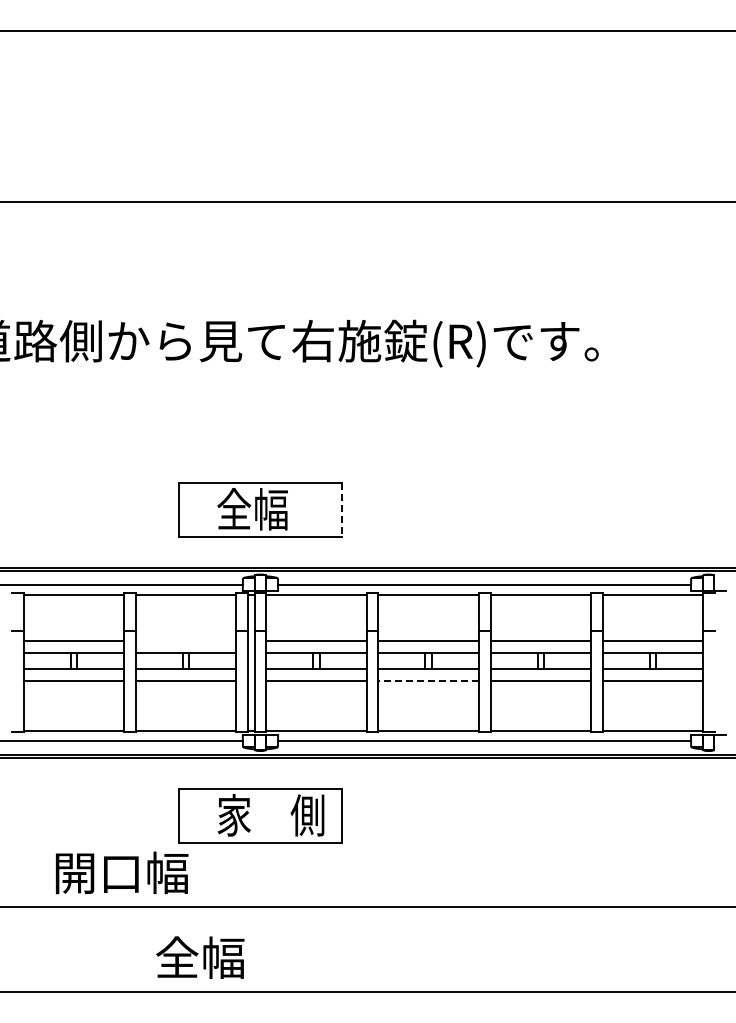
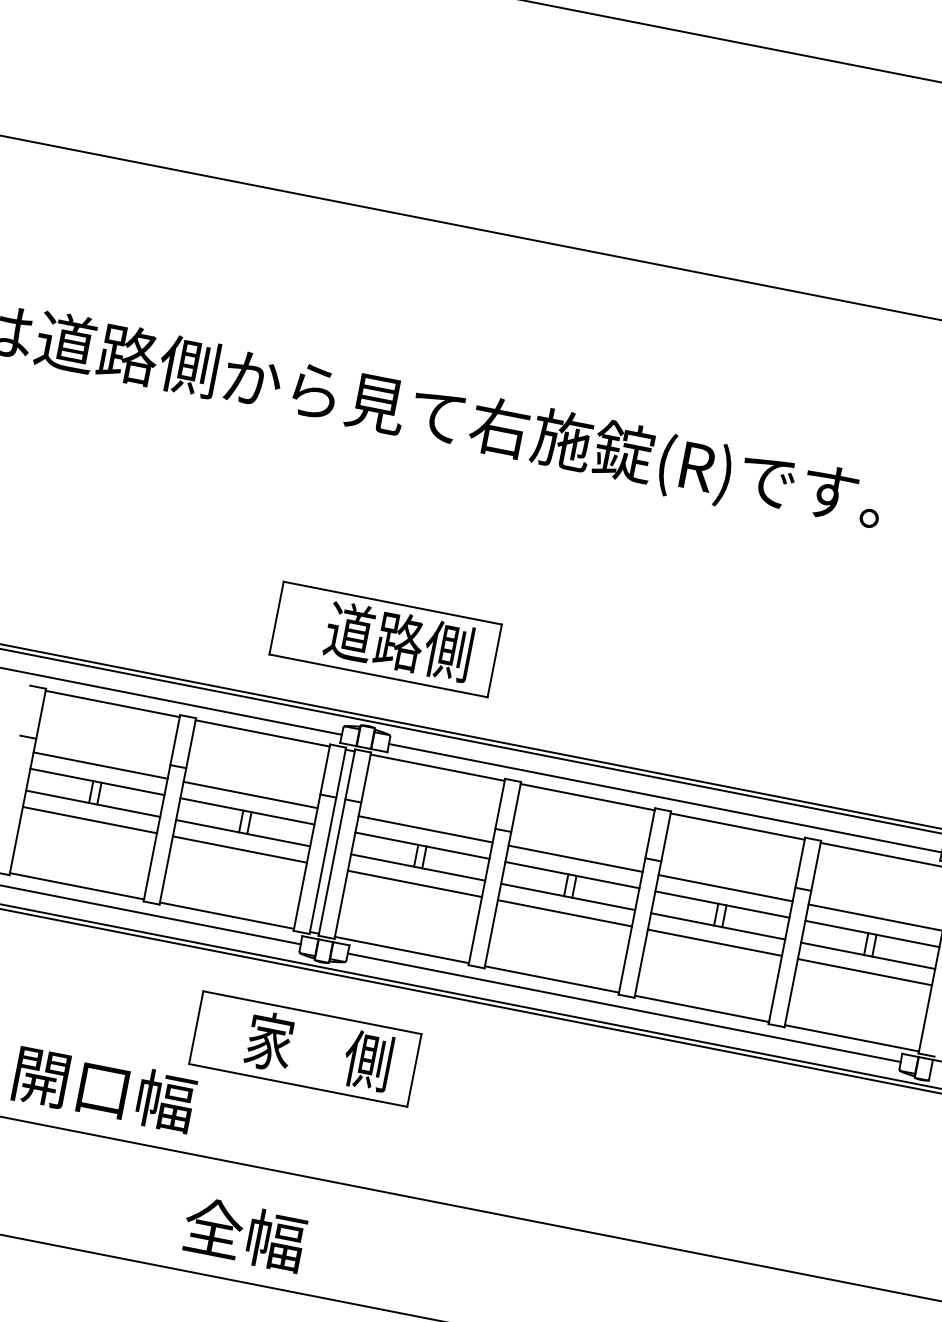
text: (270, 509) -> (398, 641), 全幅 -> 道路側
line: (342, 510) -> (494, 661), dashed -> solid
line: (185, 640) -> (250, 794), added
line: (428, 681) -> (564, 913), dashed -> solid
text: (200, 957) -> (244, 1234), moved

